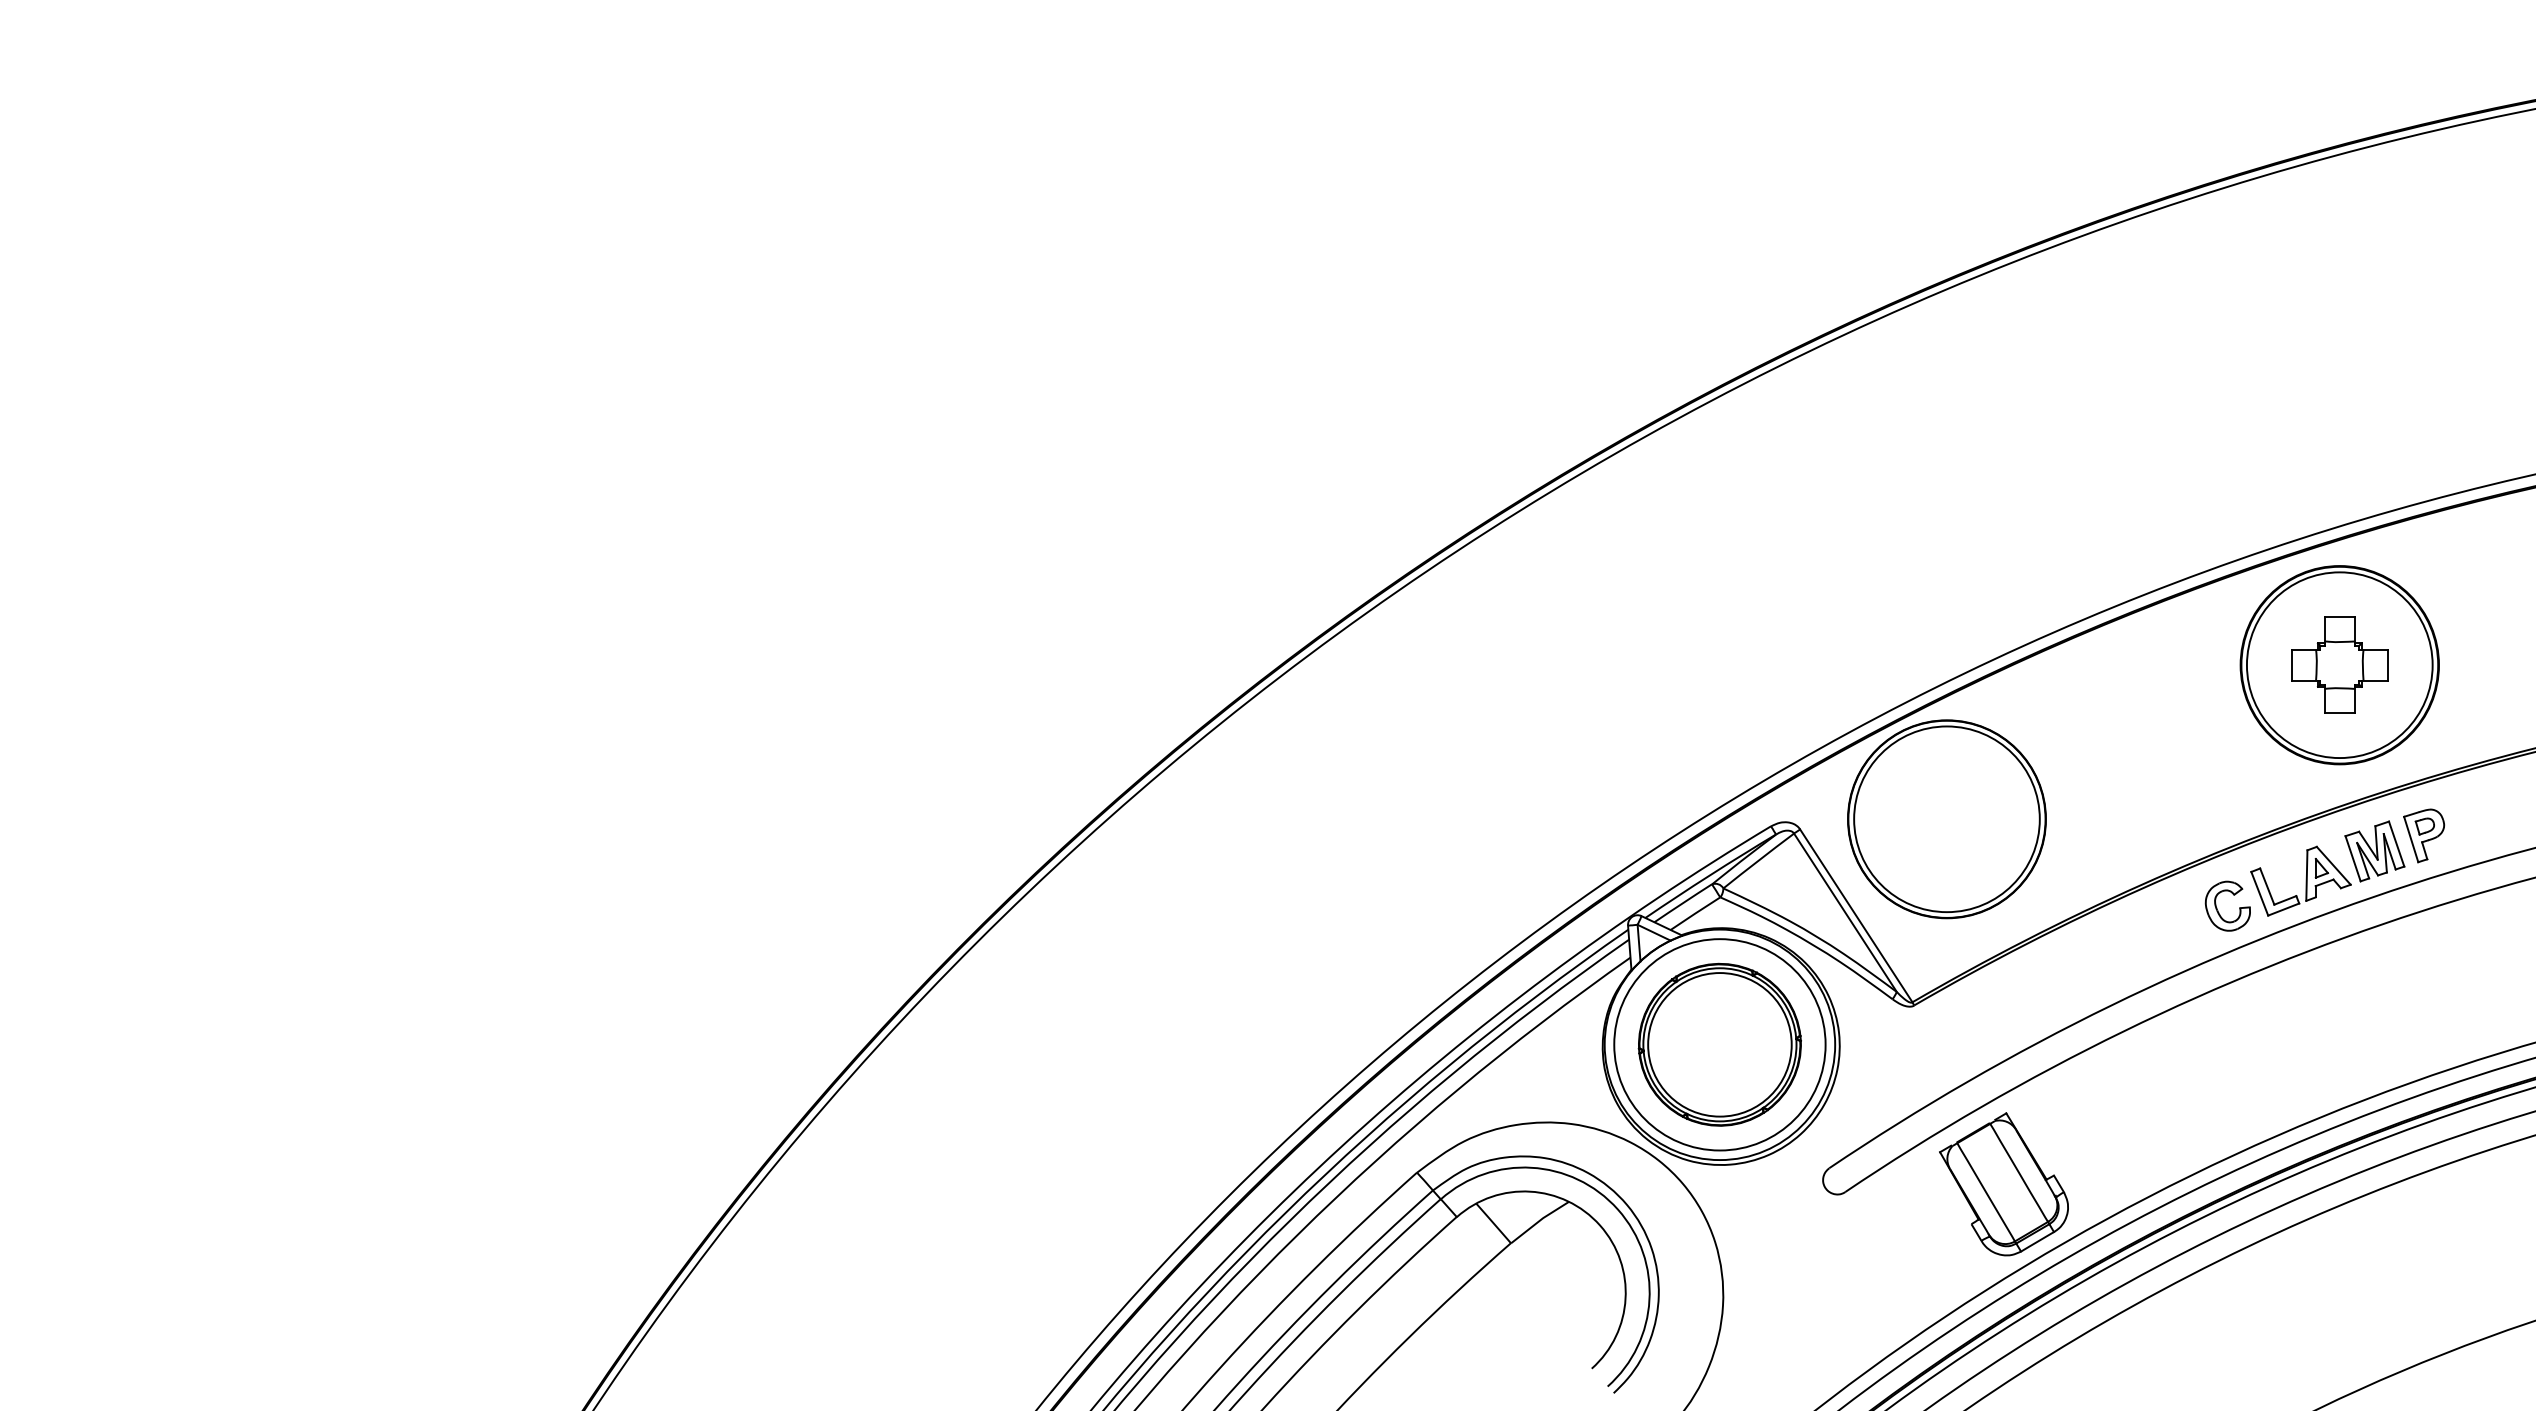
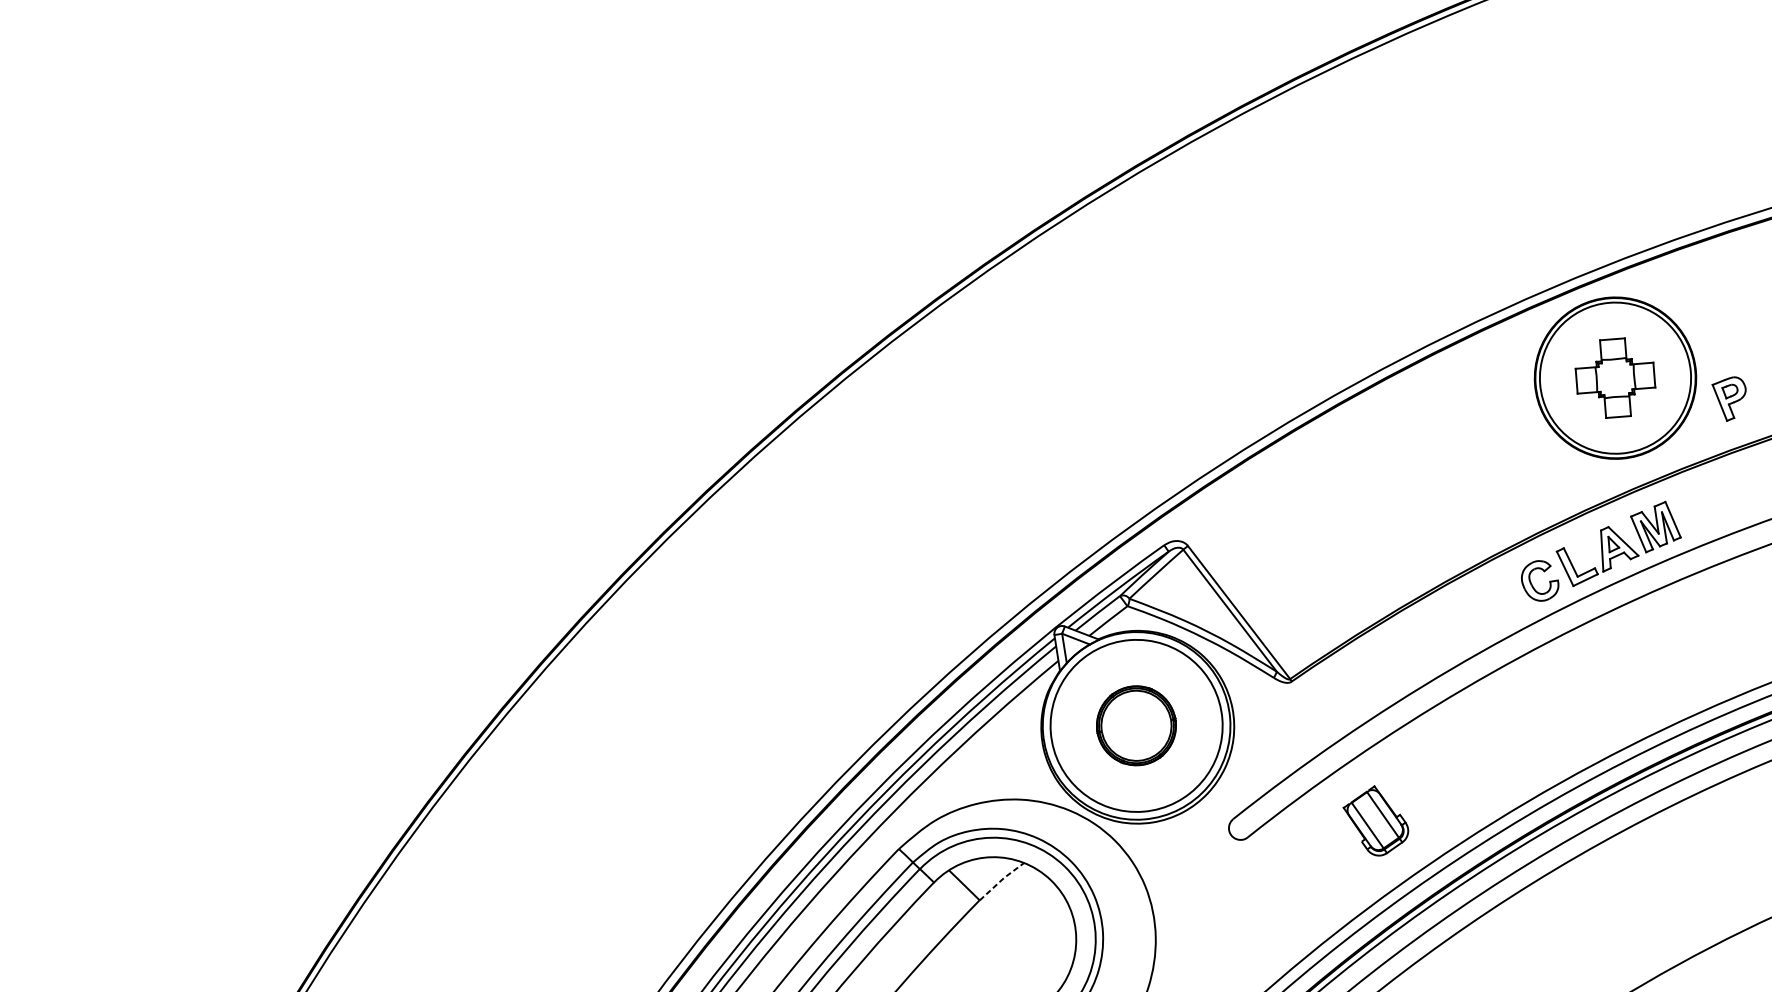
part: (1946, 819) -> (1306, 528), removed
part: (2424, 835) -> (1730, 398), moved
part: (1719, 1044) -> (1136, 725), size x0.6
part: (2003, 1184) -> (1375, 821), size x0.6
line: (1540, 1220) -> (1002, 879), solid -> dashed

